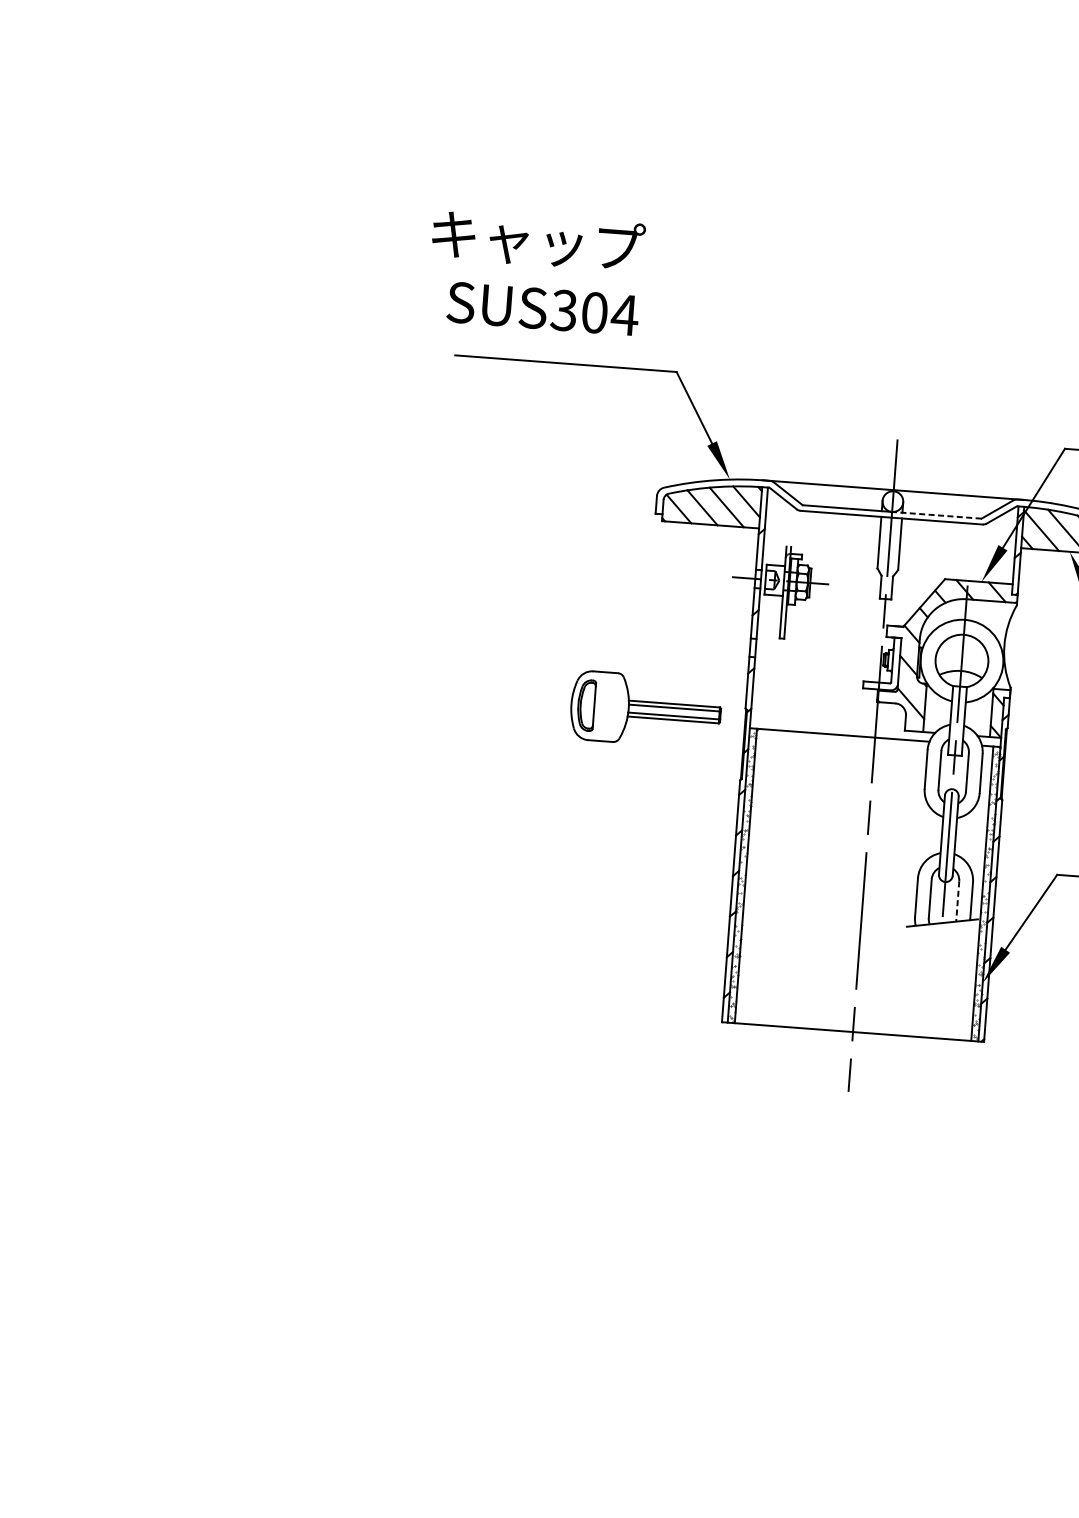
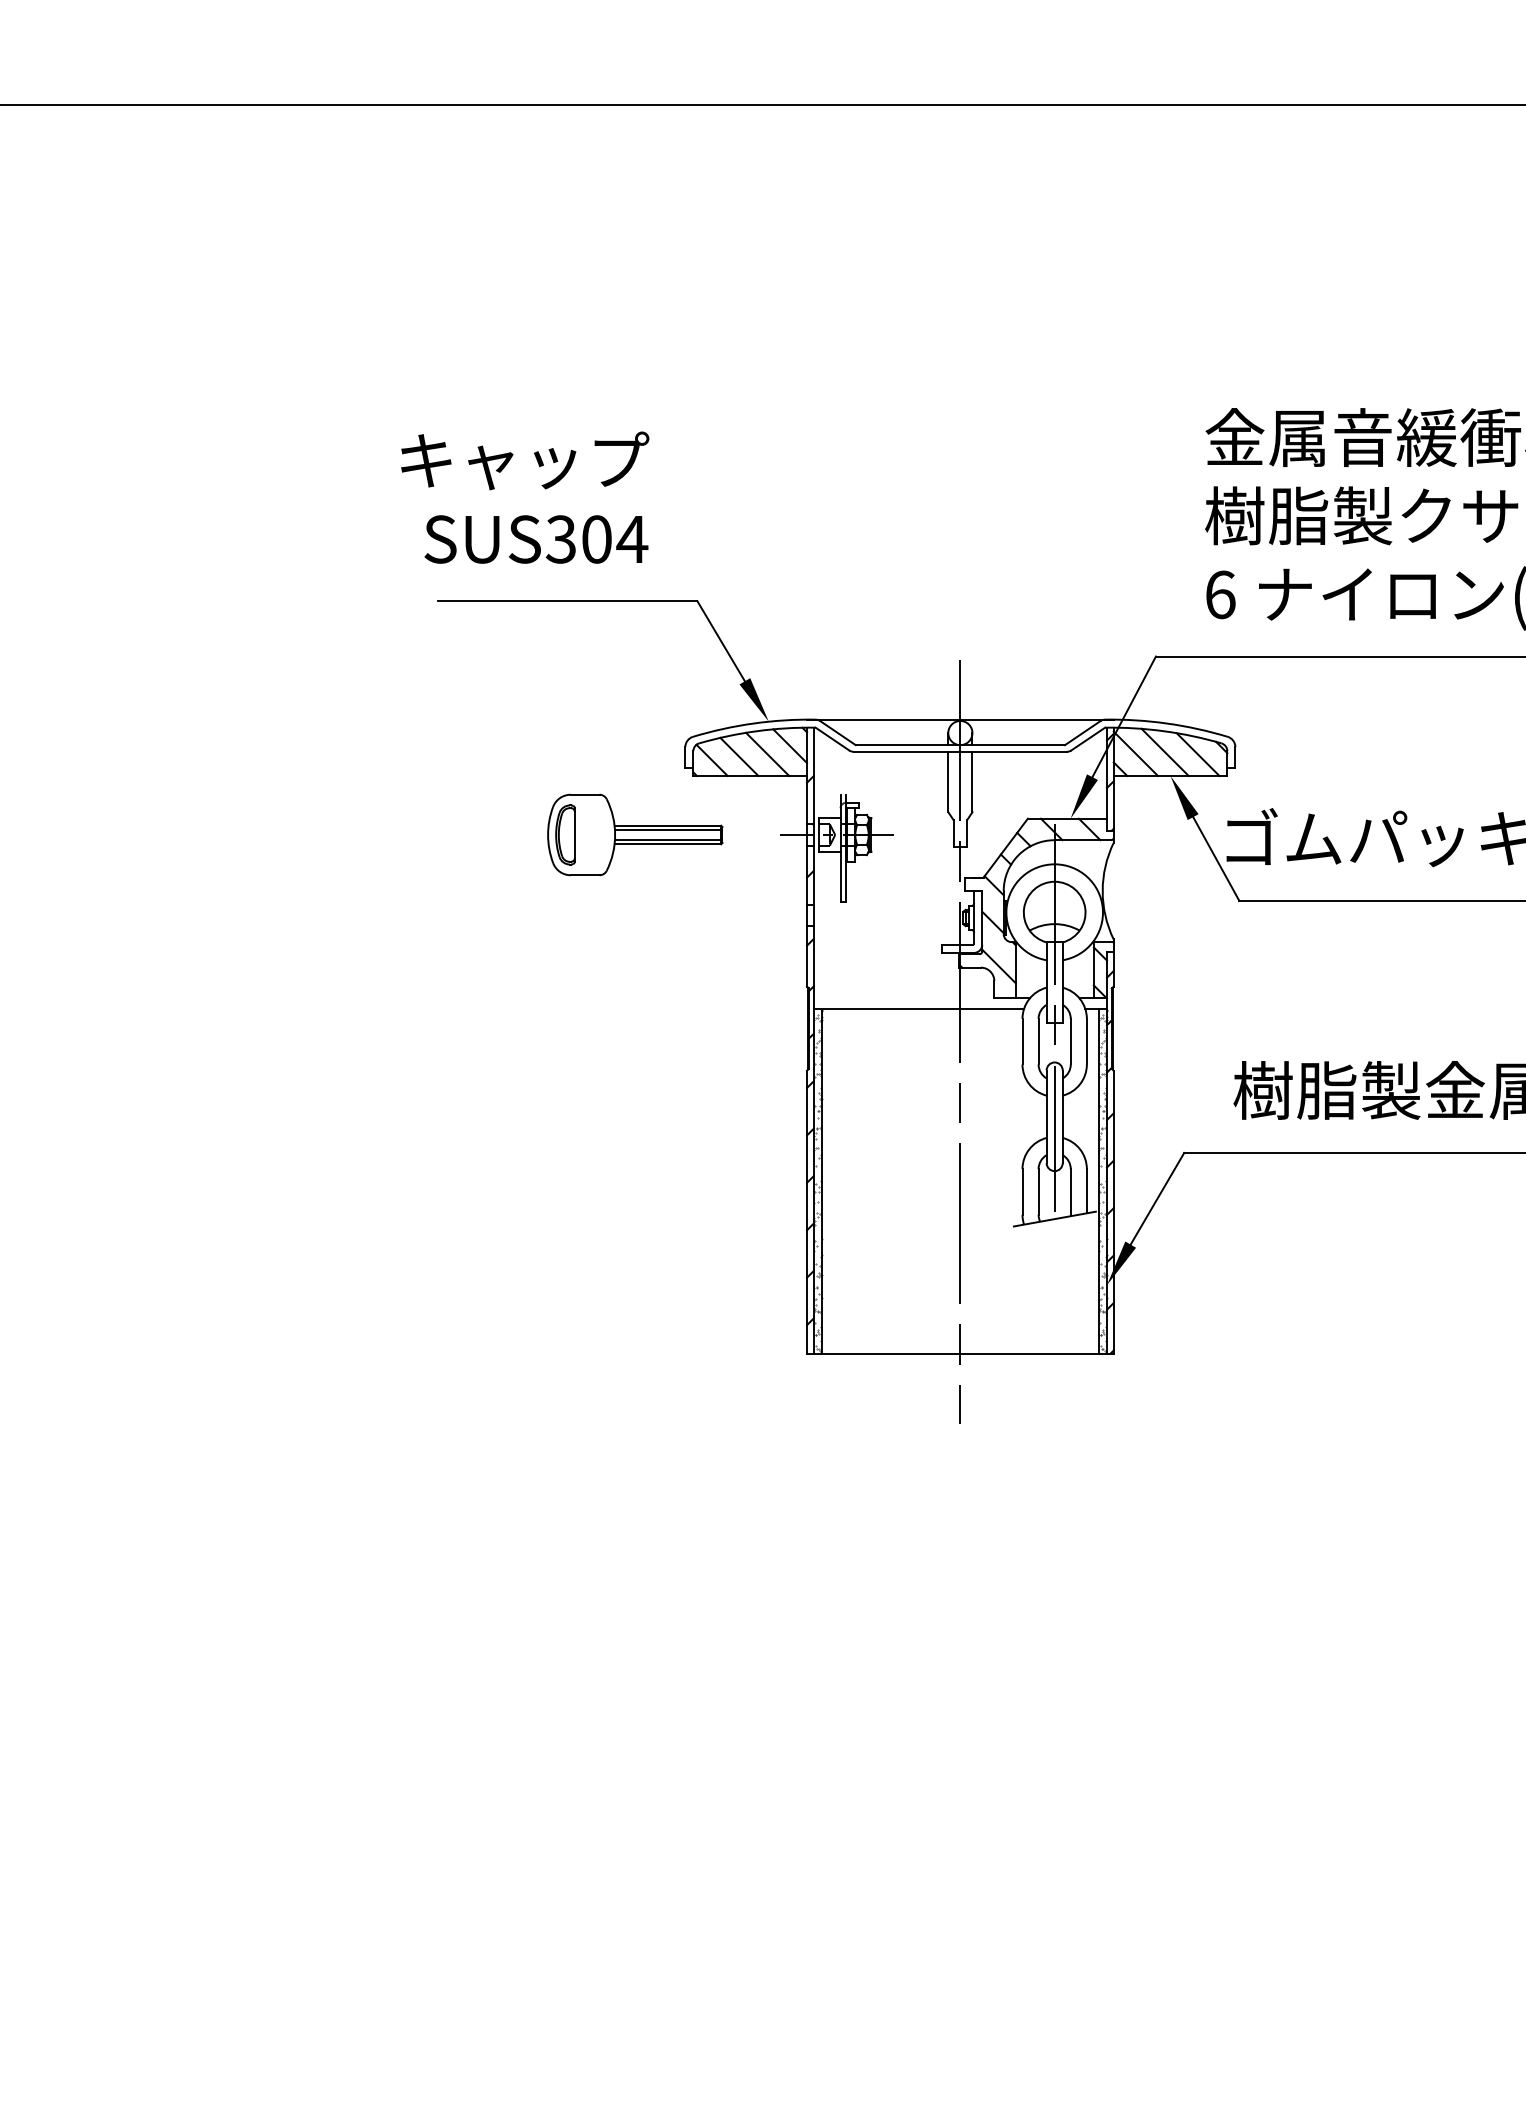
line: (936, 515) -> (1012, 745), dashed -> solid
part: (646, 709) -> (635, 834), moved
line: (957, 901) -> (1070, 1192), dashed -> solid

